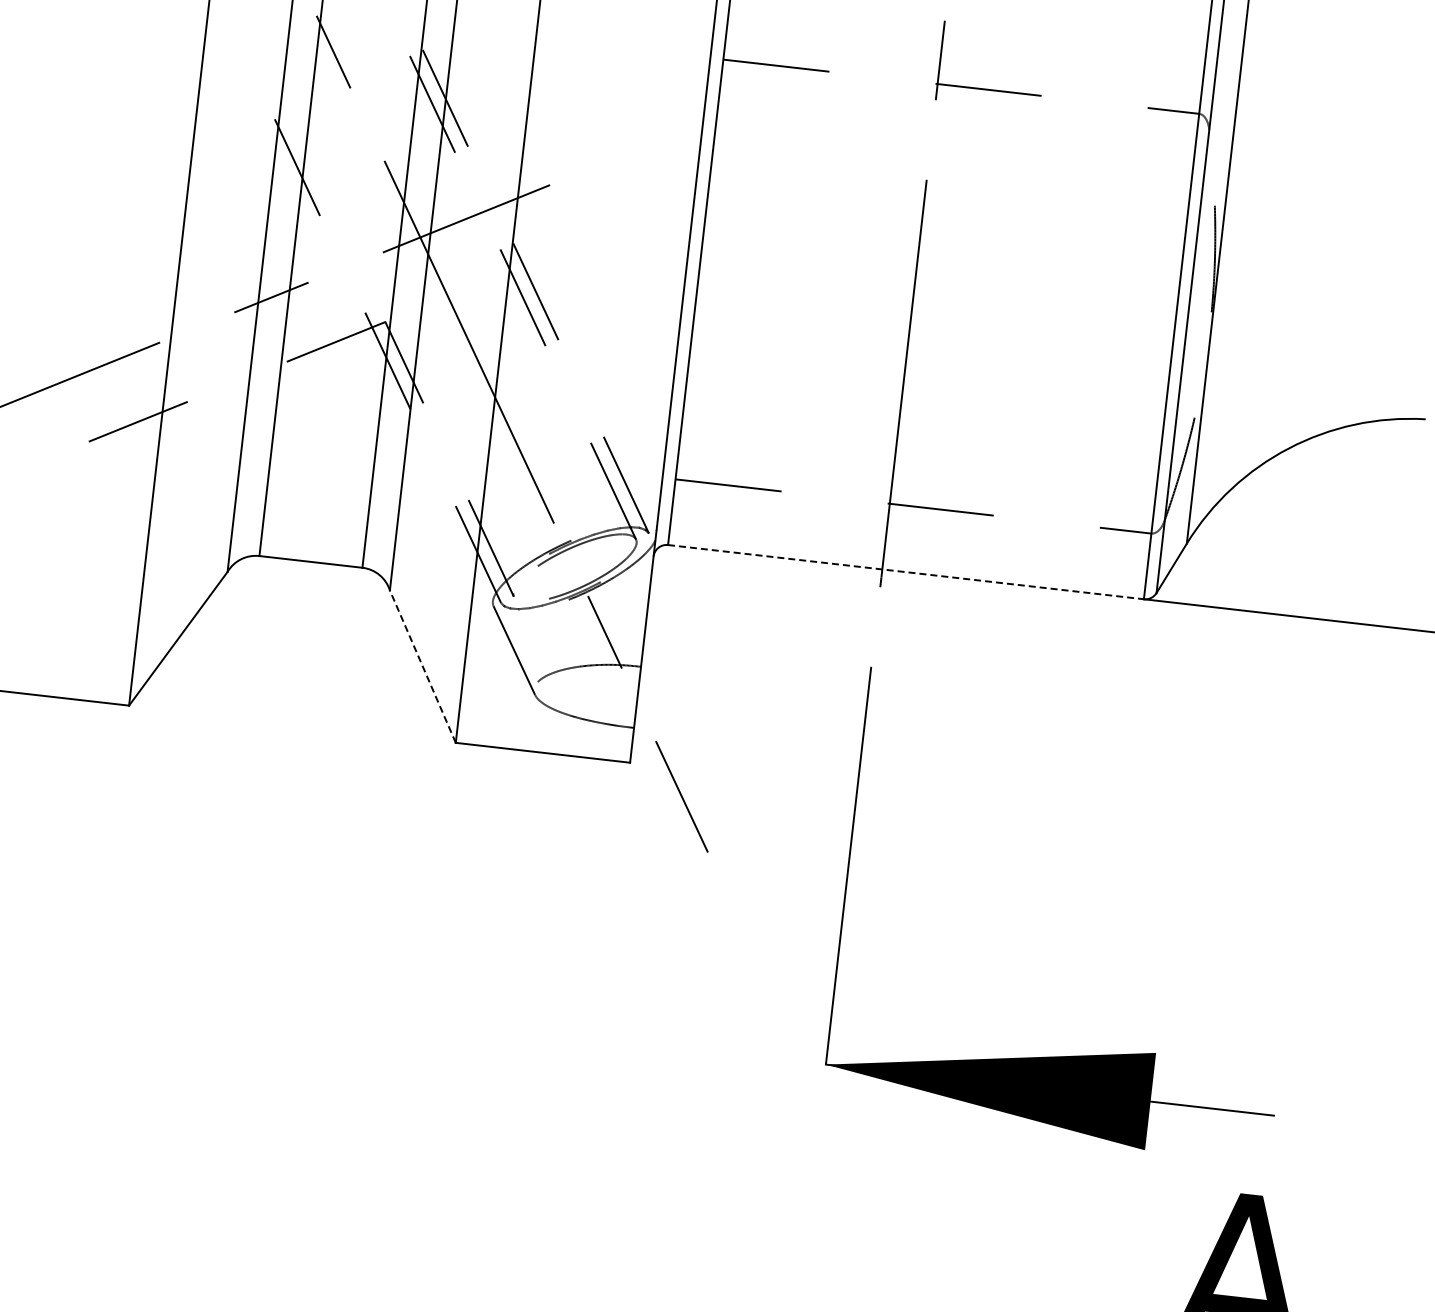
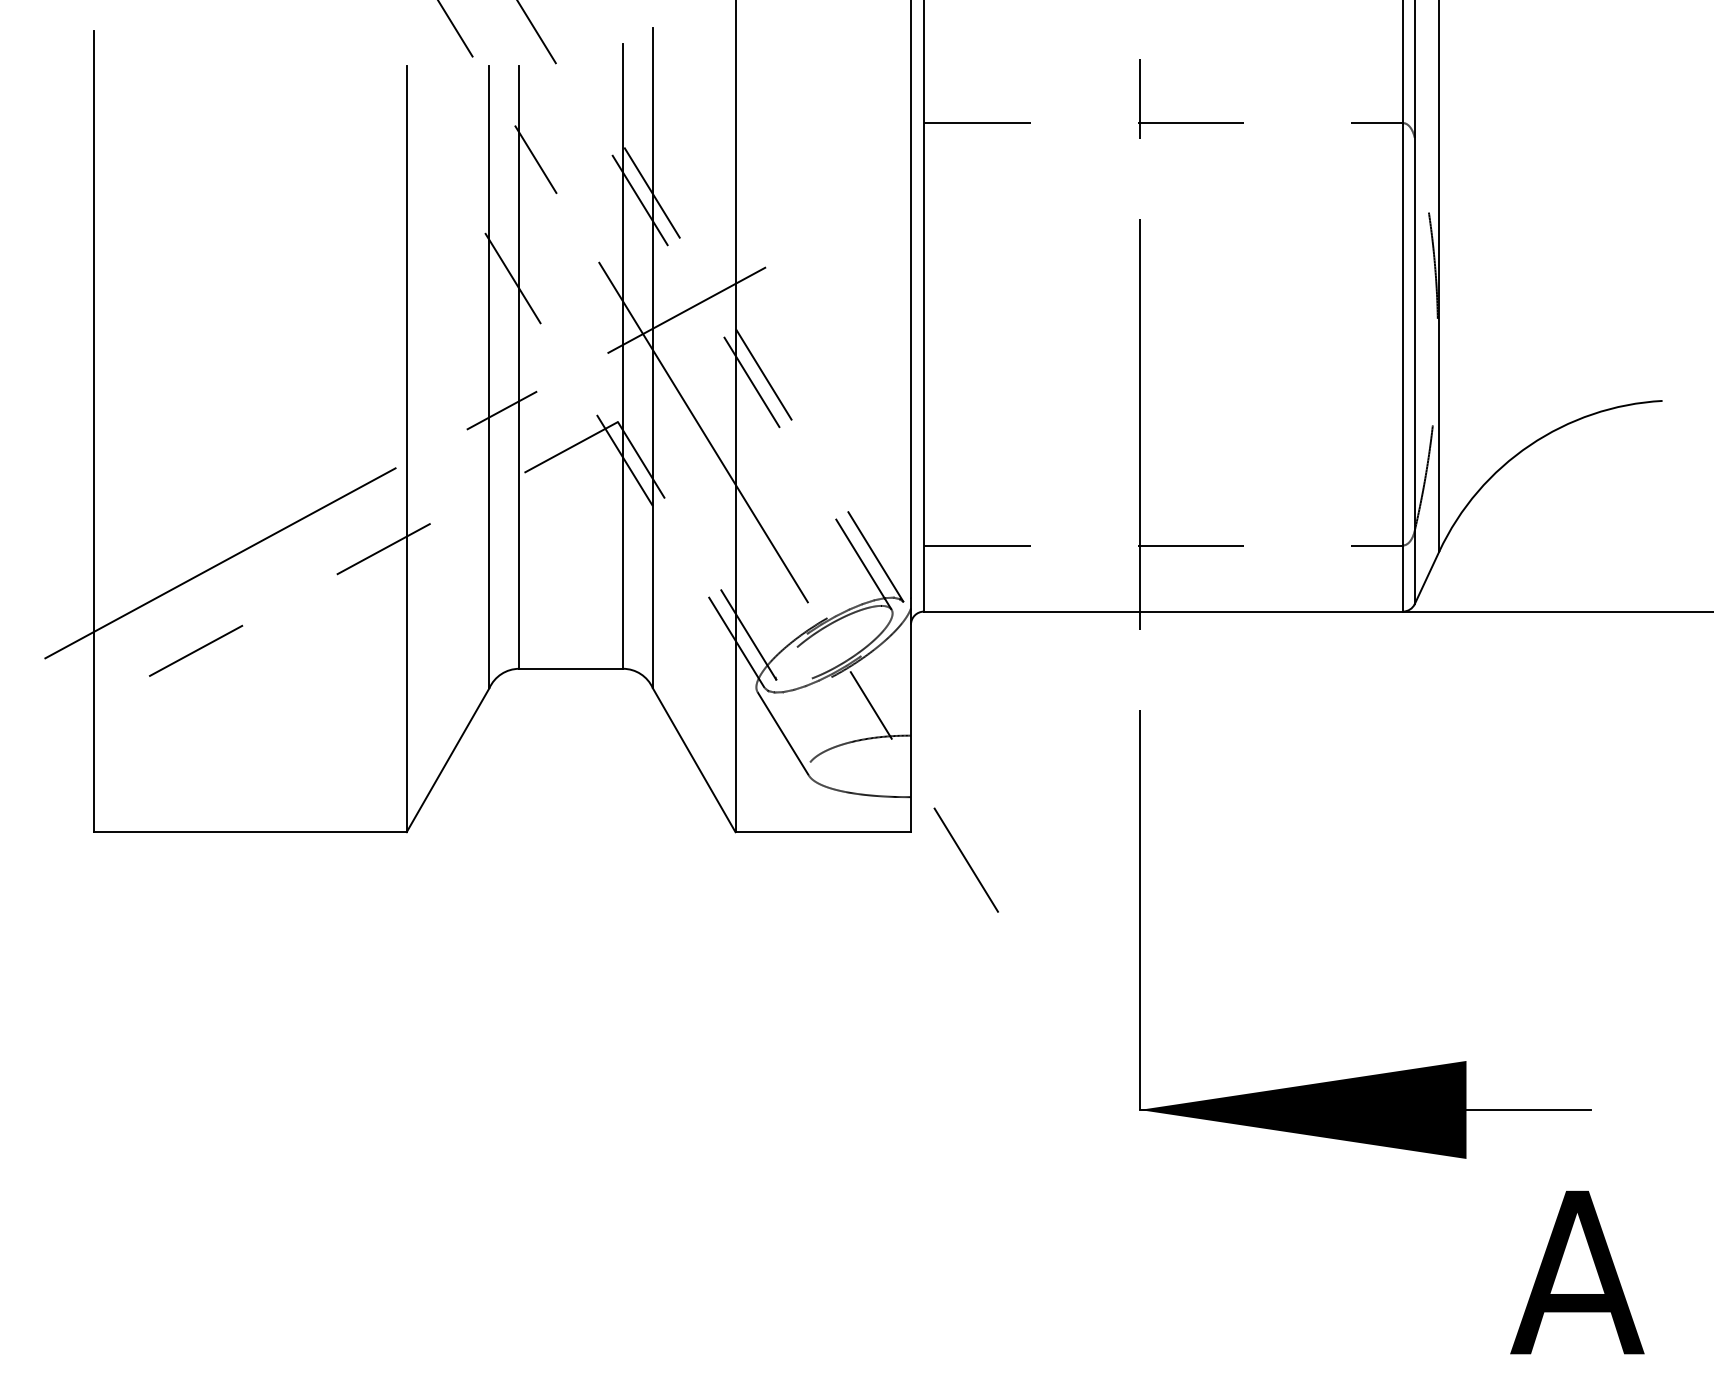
line: (906, 572) -> (1164, 611), dashed -> solid
line: (422, 665) -> (693, 759), dashed -> solid

